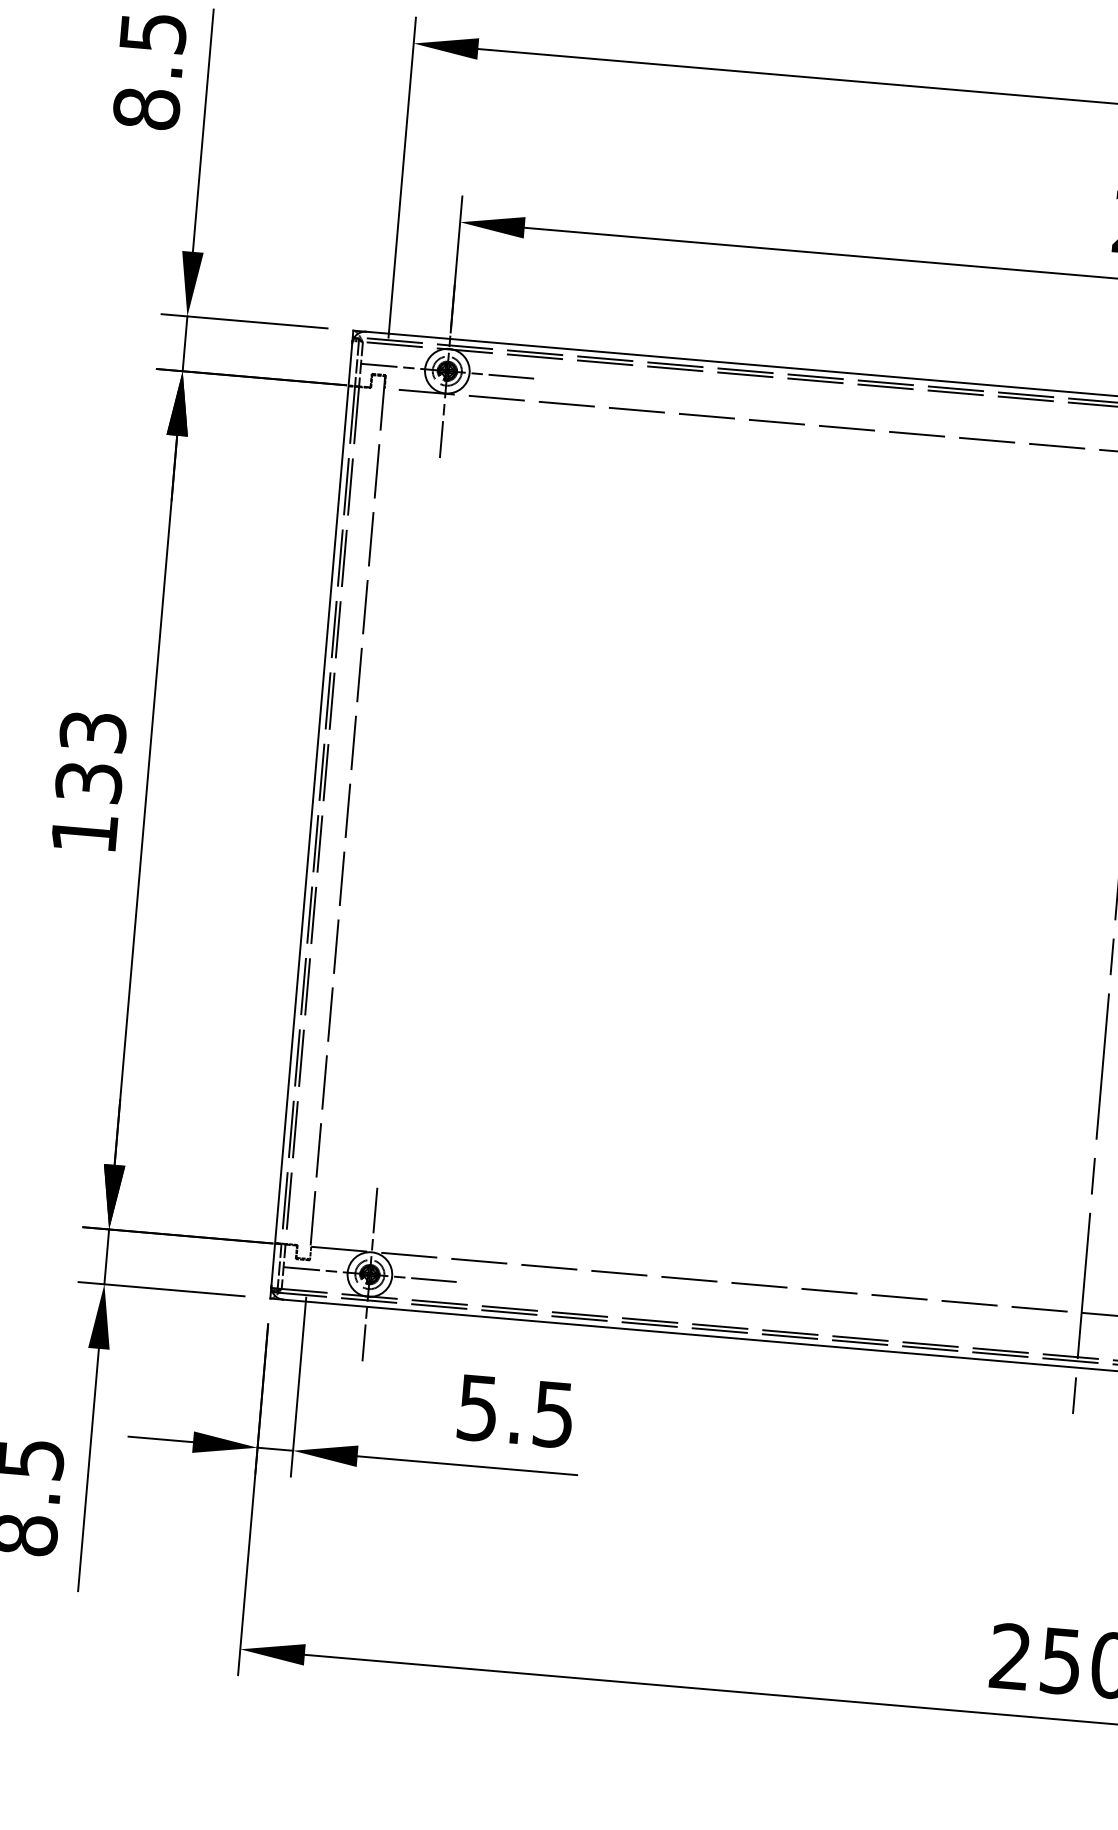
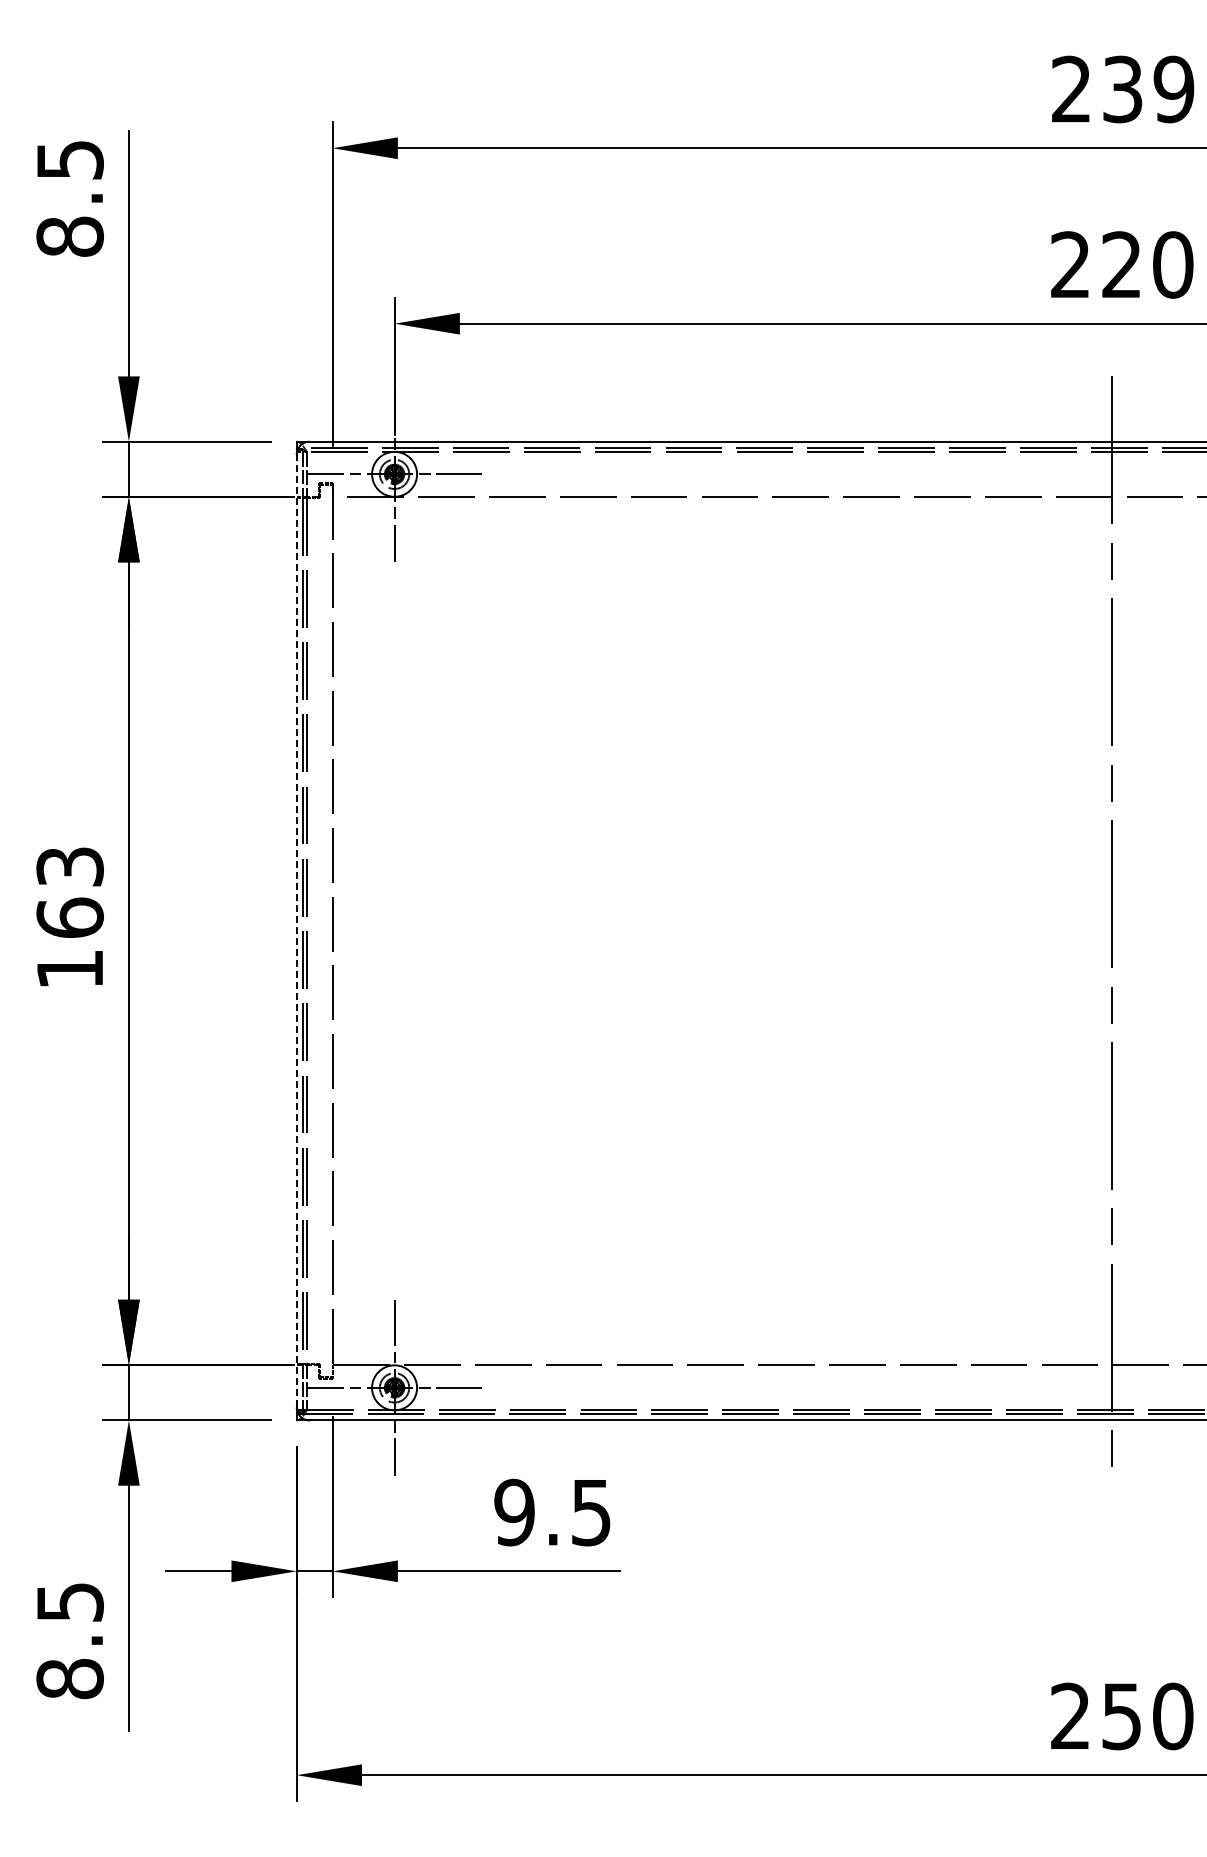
text: (88, 781) -> (69, 917), 133 -> 163
line: (311, 813) -> (296, 930), solid -> dashed
text: (477, 1408) -> (514, 1512), 5.5 -> 9.5

